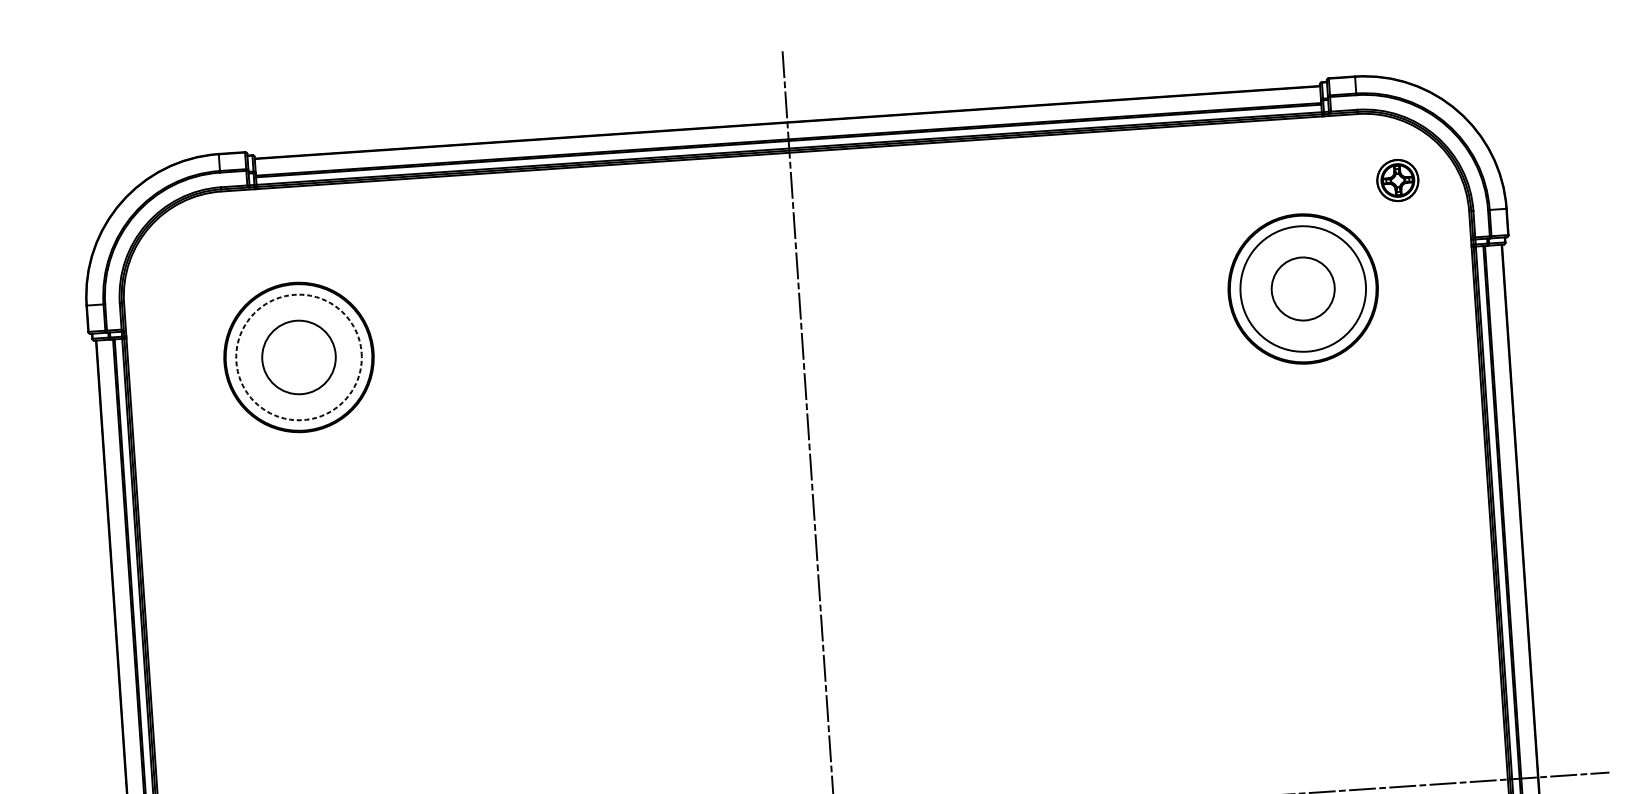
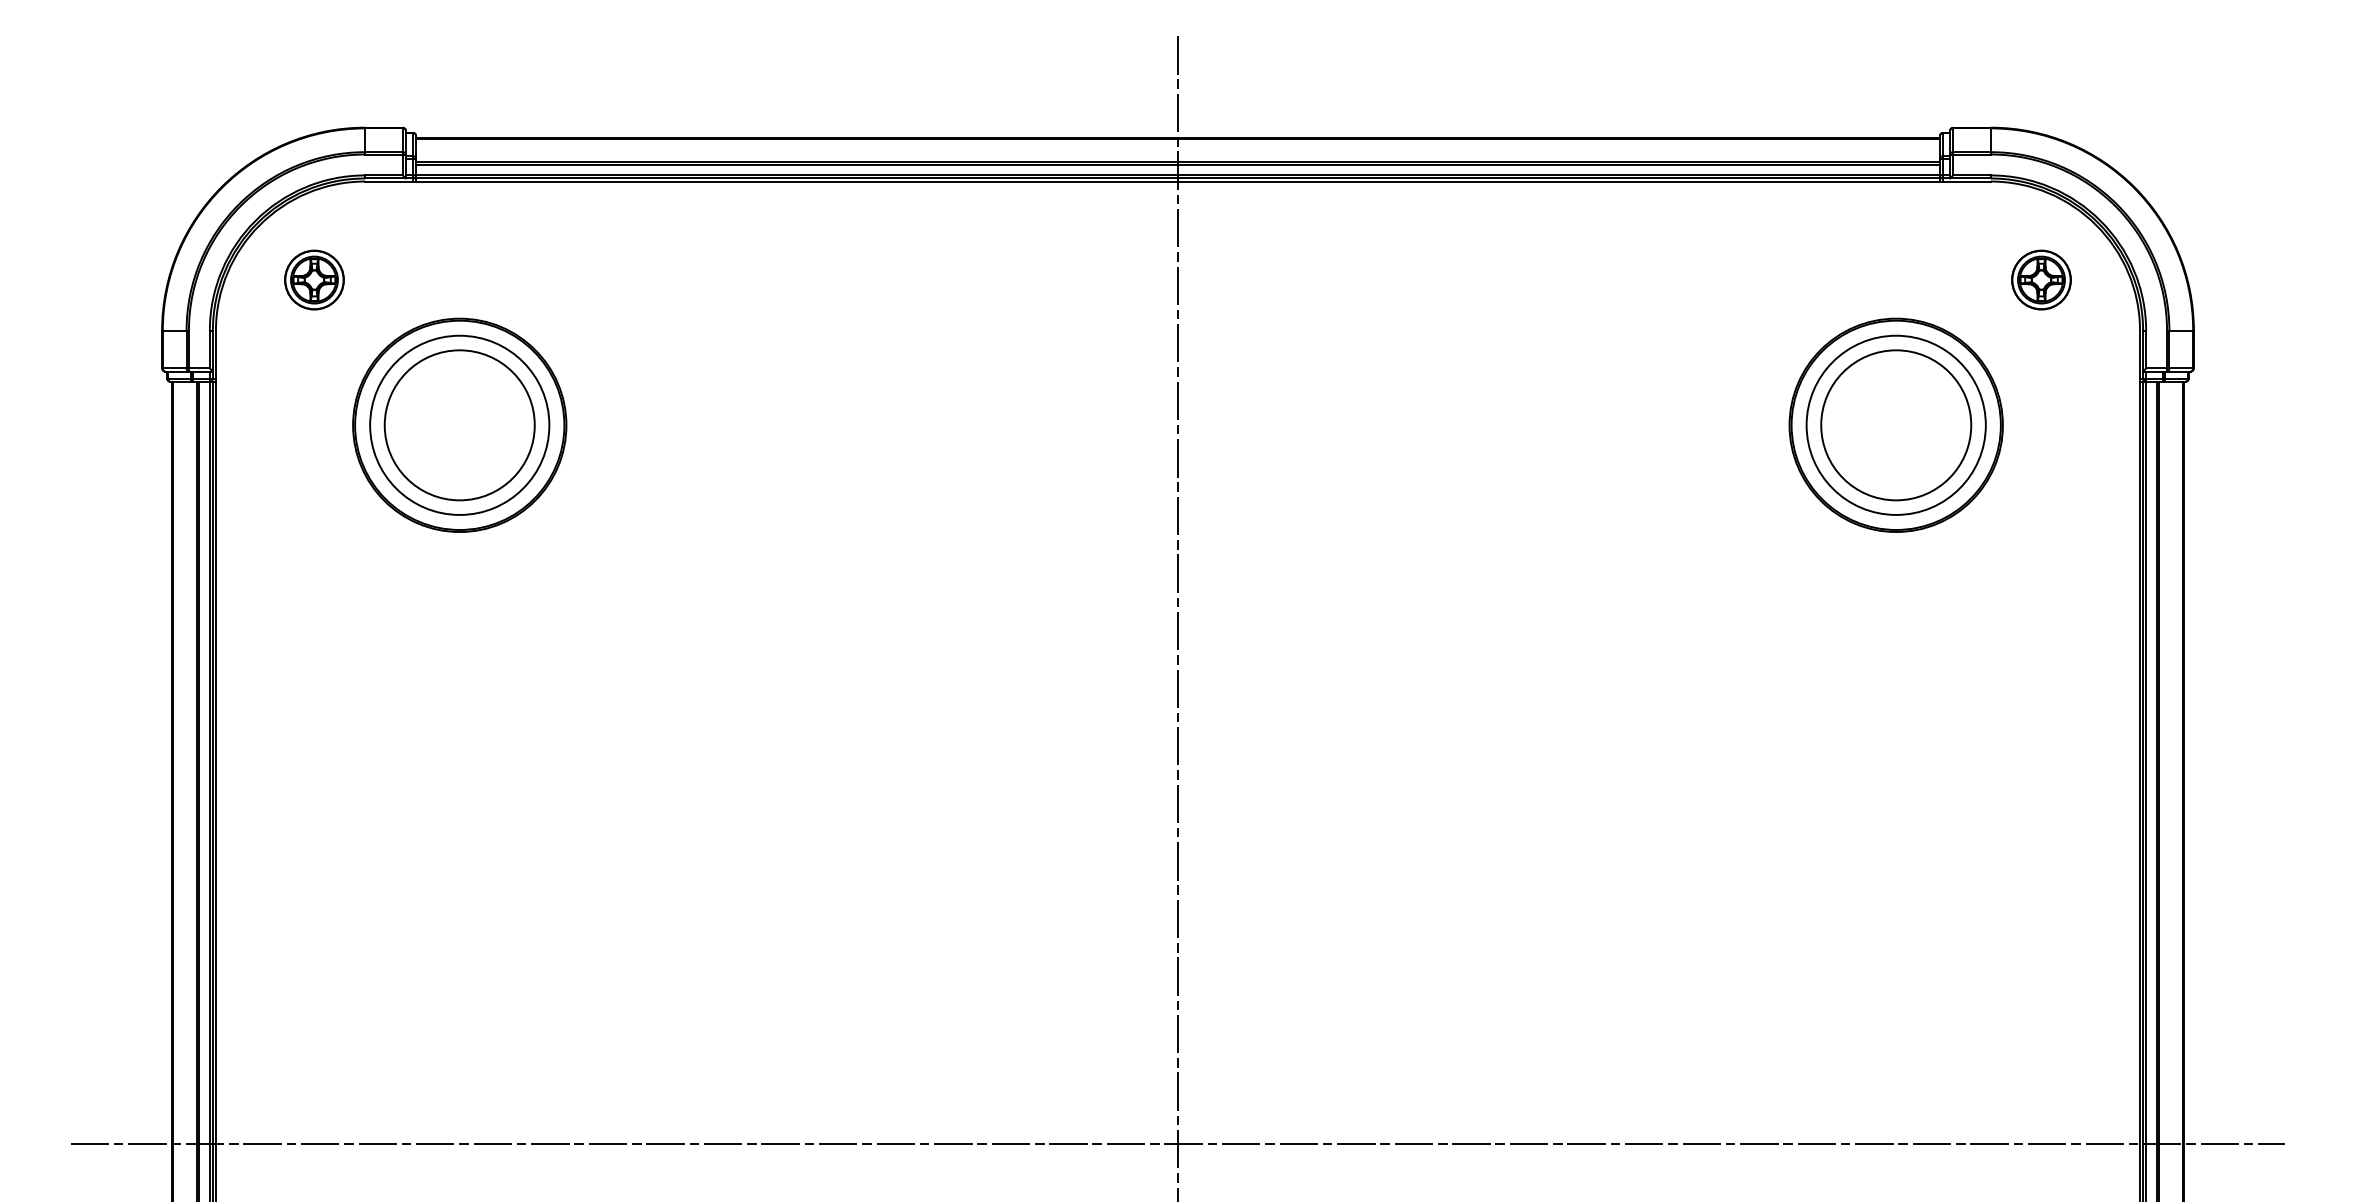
part: (190, 262) -> (314, 279), added
circle: (1303, 289) -> (1896, 425), size x1.67
circle: (298, 356) -> (459, 424), dashed -> solid
circle: (298, 357) -> (459, 425), size x1.43

